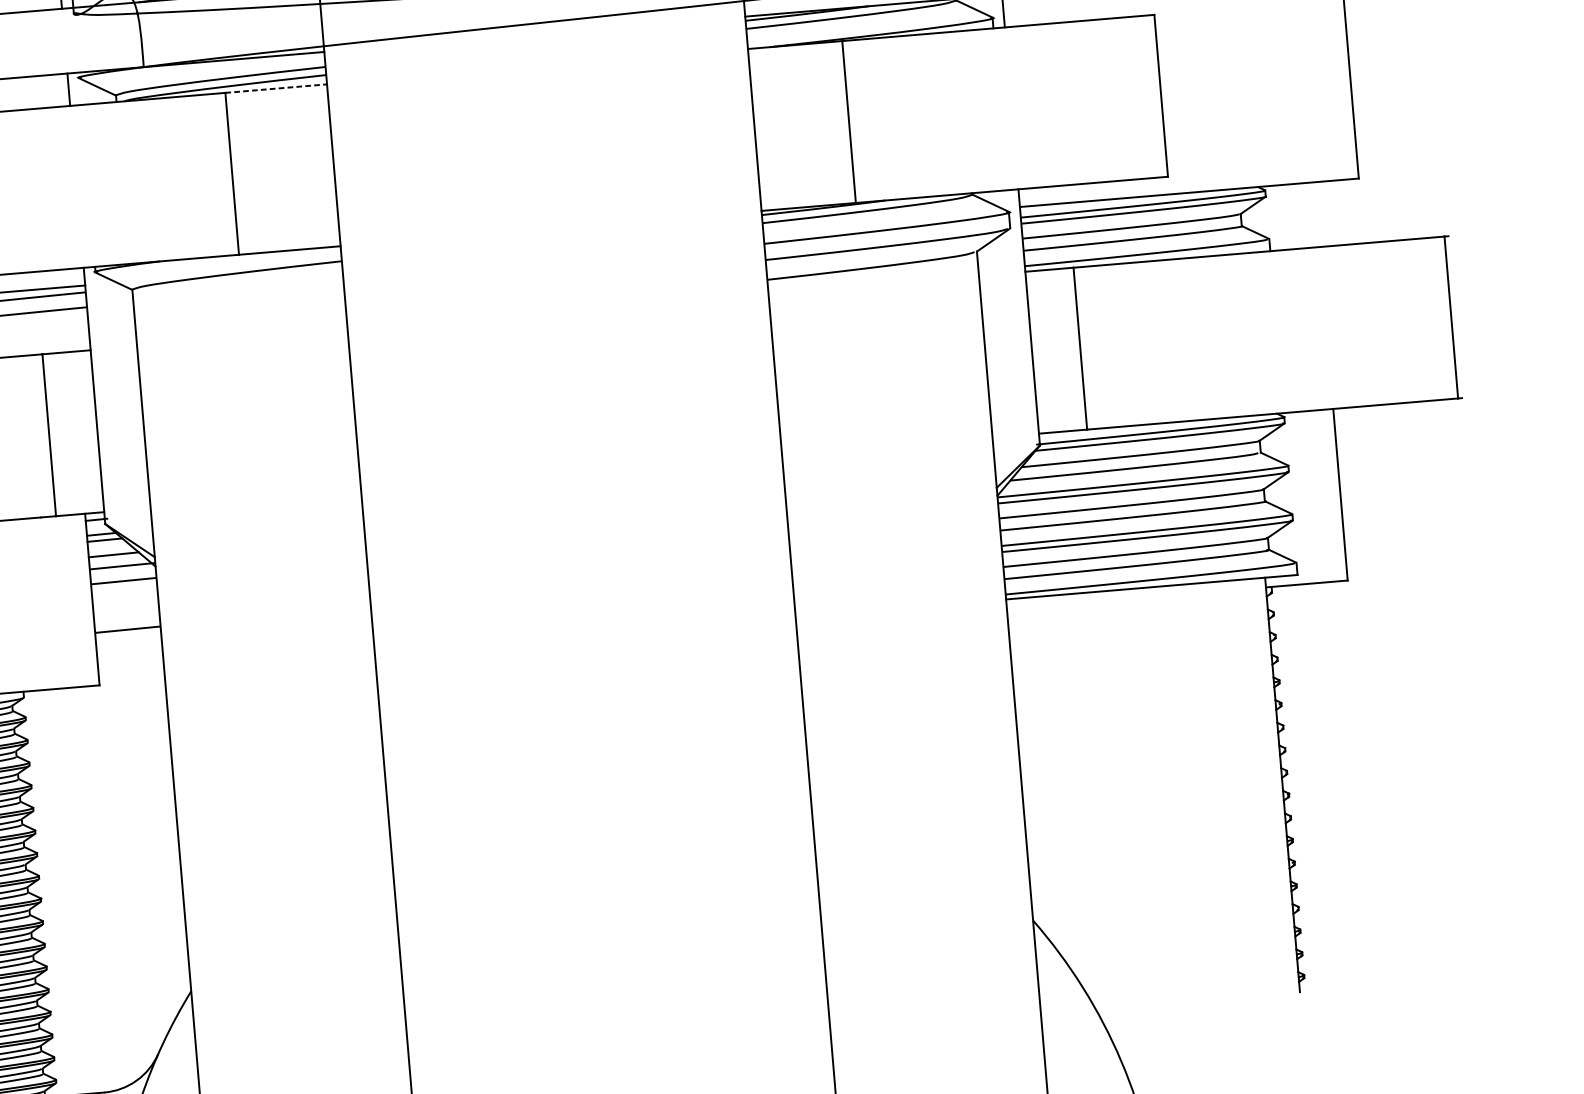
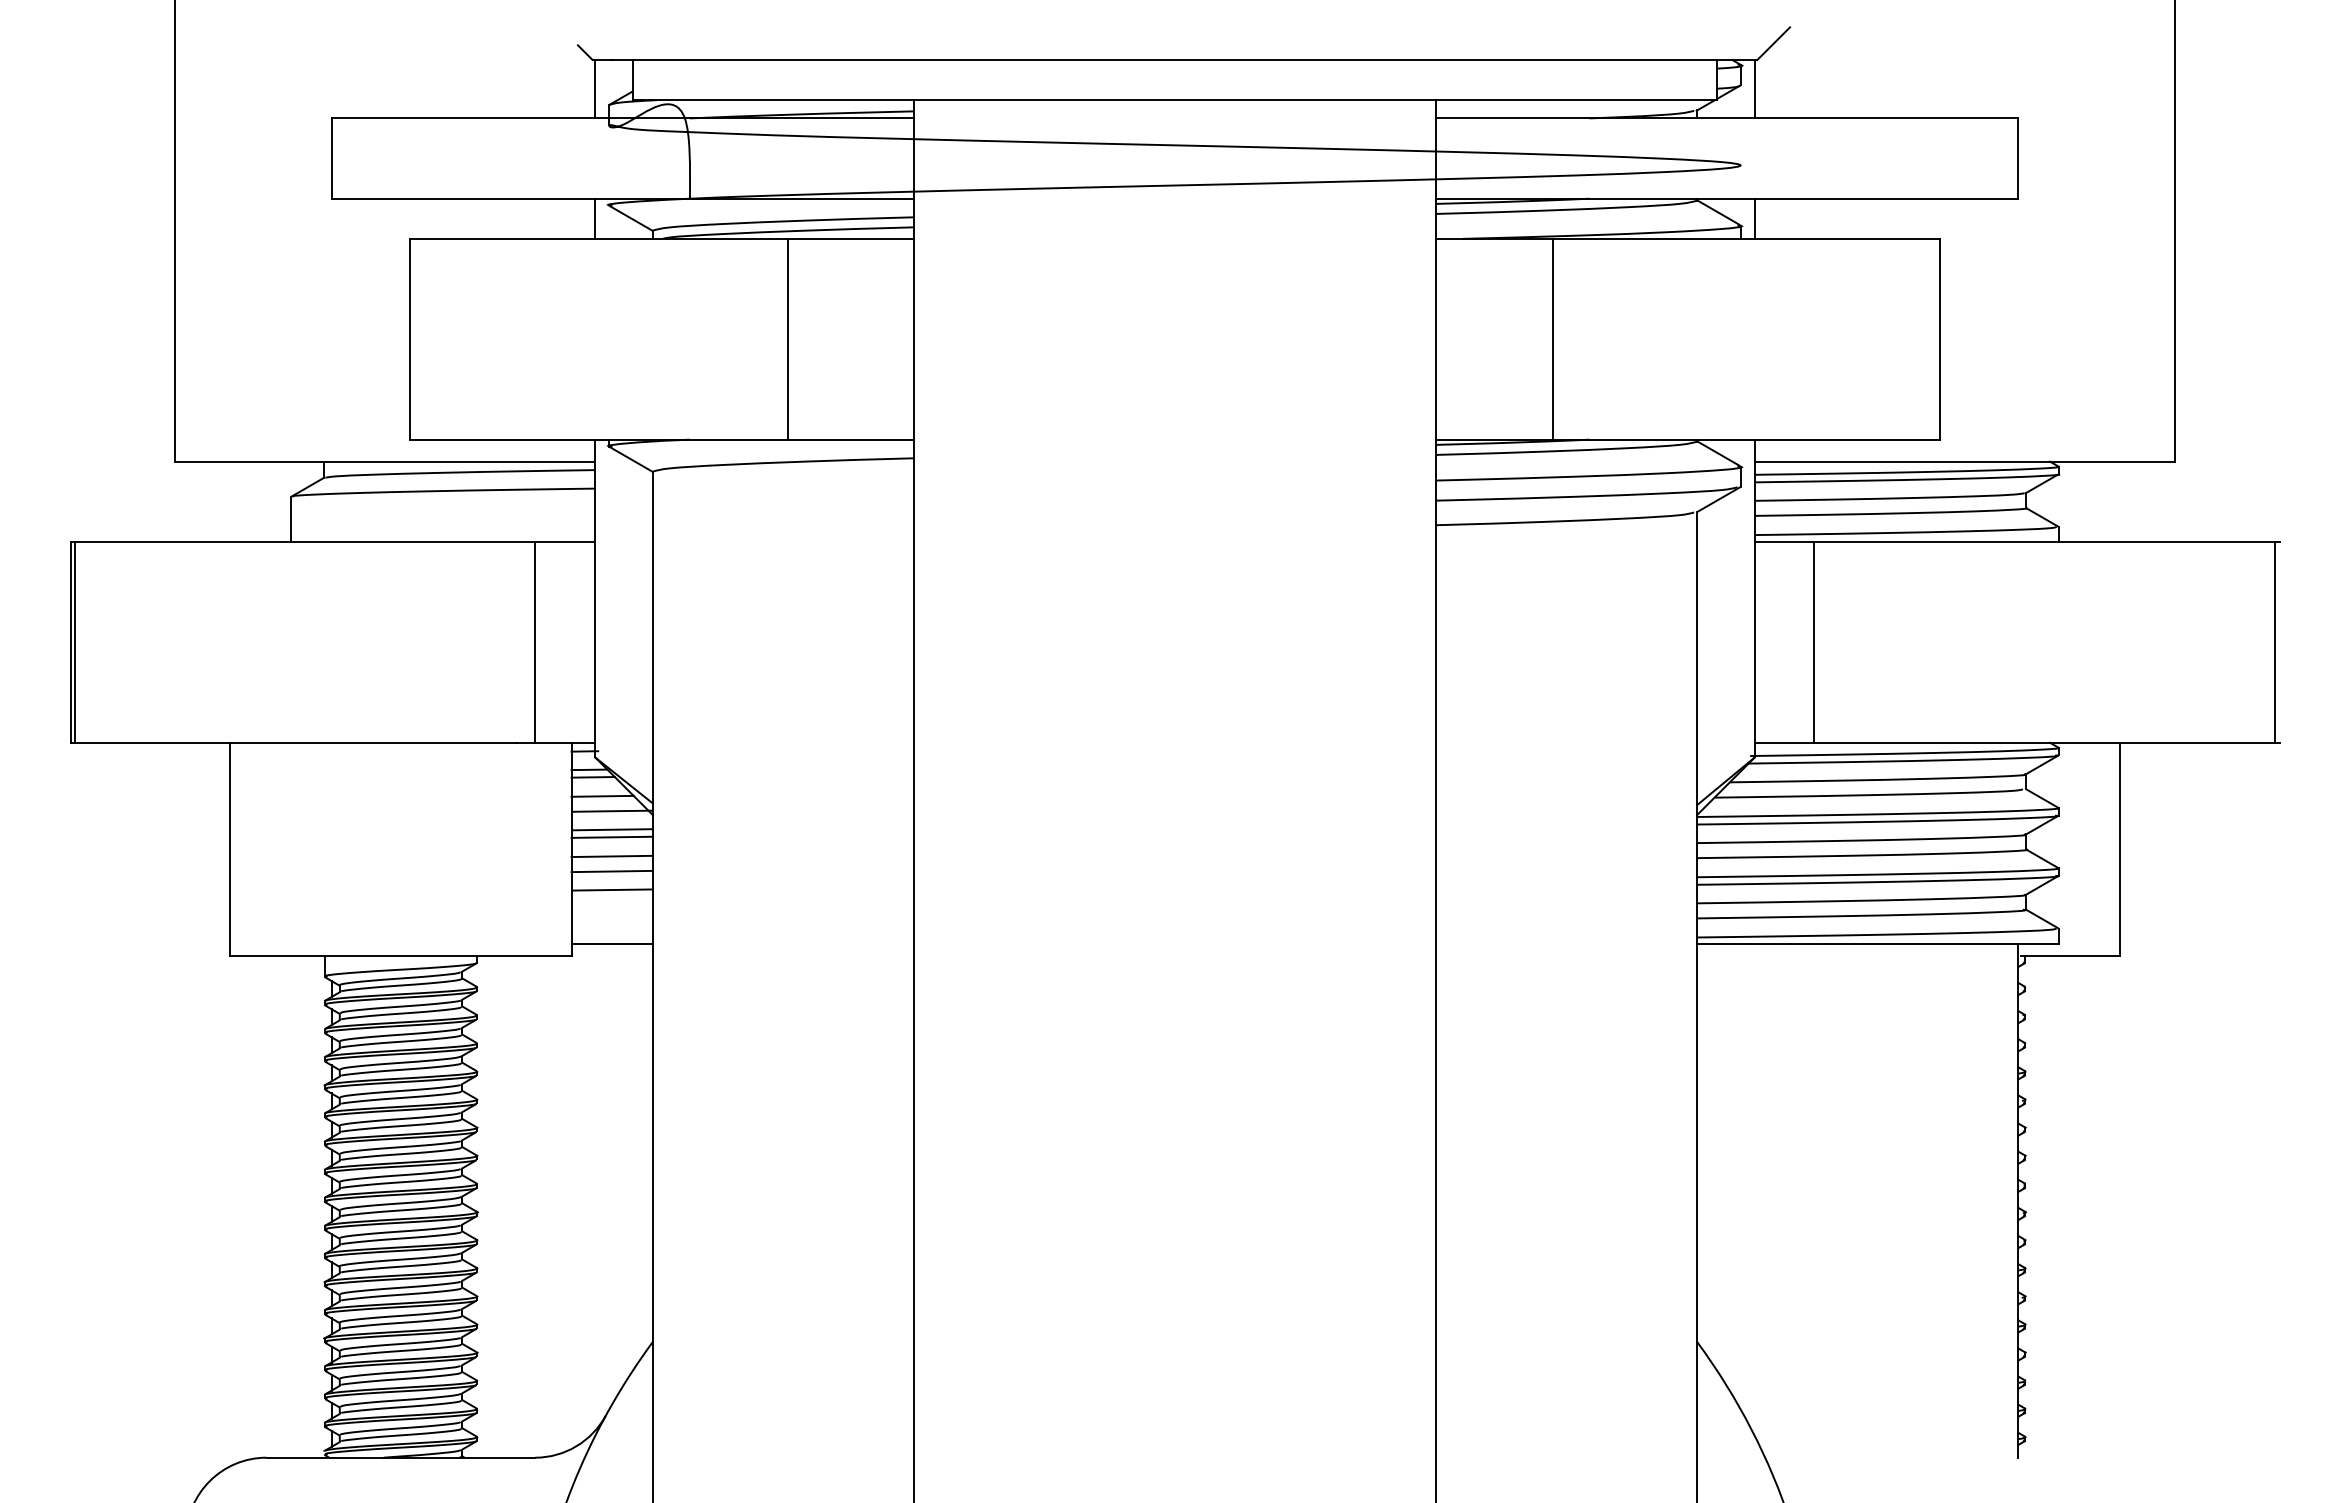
line: (276, 88) -> (851, 238), dashed -> solid
line: (123, 586) -> (611, 836), added
line: (125, 602) -> (611, 856), added
line: (126, 614) -> (611, 871), added
line: (130, 672) -> (611, 943), added

